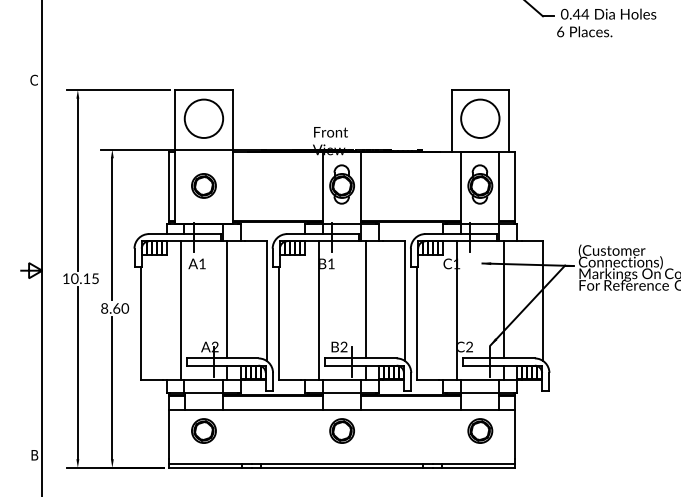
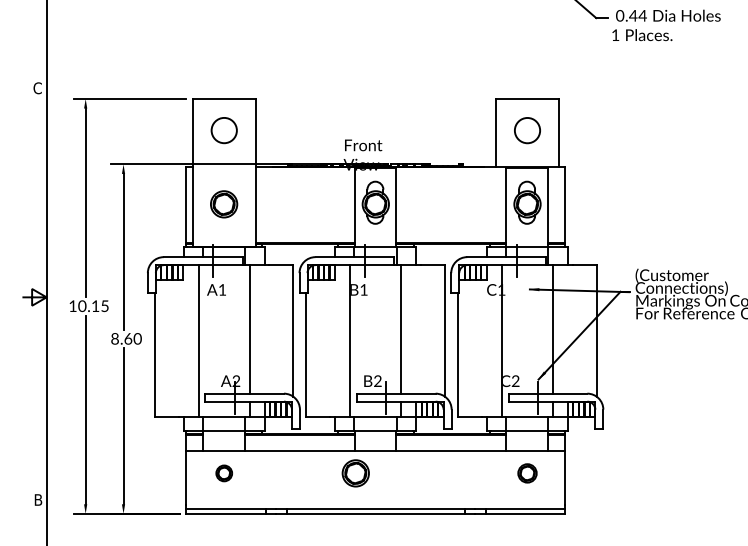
text: (560, 32) -> (615, 35), 6 -> 1
circle: (204, 118) -> (224, 130), size x0.6
circle: (480, 118) -> (527, 130), size x0.6
part: (204, 431) -> (224, 473), size x0.6
part: (341, 431) -> (355, 473), moved
part: (480, 431) -> (527, 473), size x0.7

